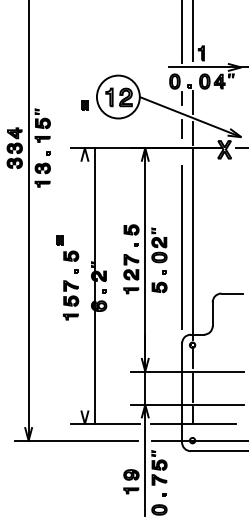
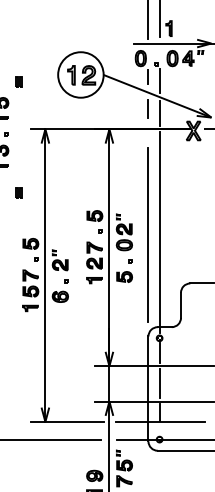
part: (84, 105) -> (18, 81), moved
part: (59, 240) -> (18, 193), moved
line: (94, 286) -> (44, 275), moved

